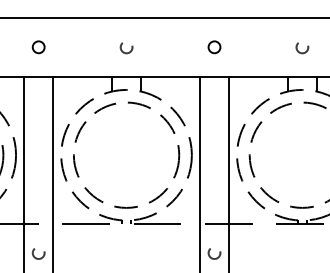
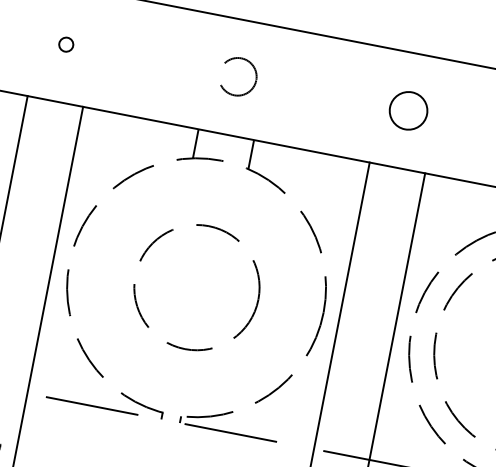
circle: (38, 47) -> (65, 44), size x0.6
circle: (214, 47) -> (408, 111), size x1.6
circle: (126, 48) -> (236, 80), size x1.6
circle: (126, 154) -> (196, 286), size x0.6

